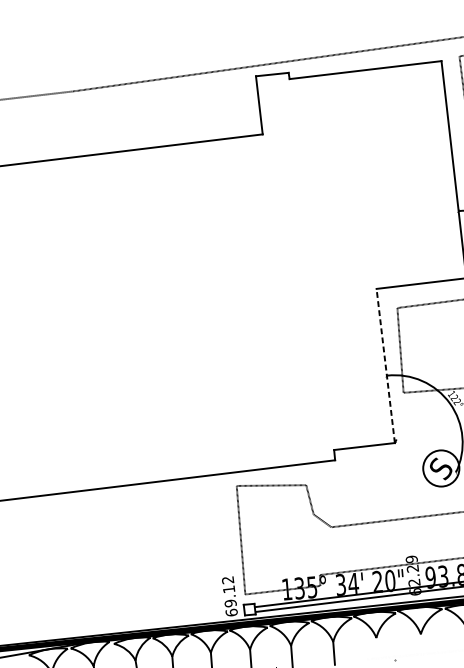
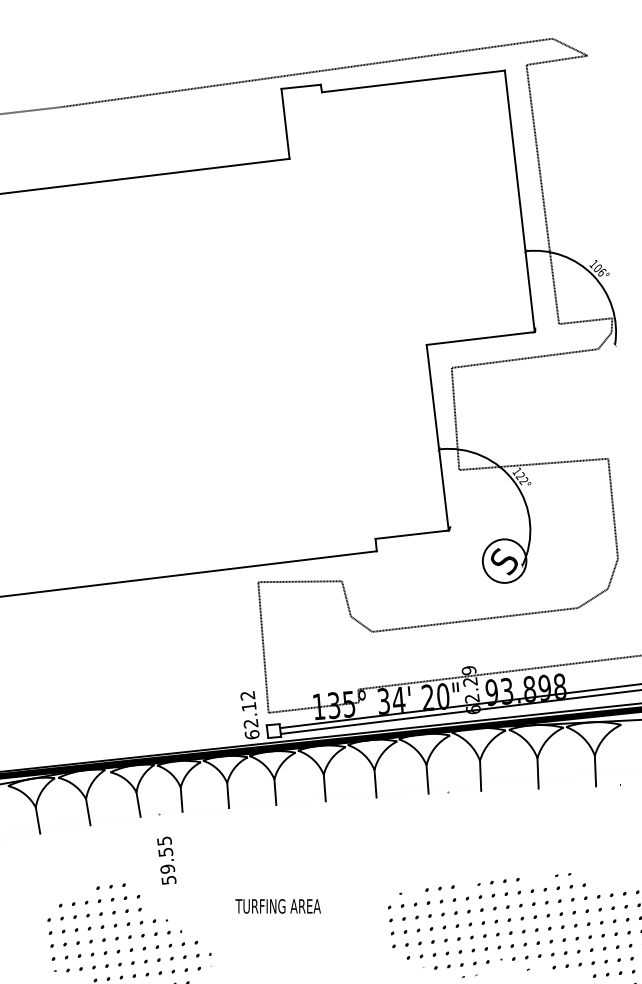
line: (385, 365) -> (437, 437), dashed -> solid
text: (231, 603) -> (251, 723), 69.12 -> 62.12
line: (421, 646) -> (480, 775), added
line: (377, 649) -> (427, 779), added

